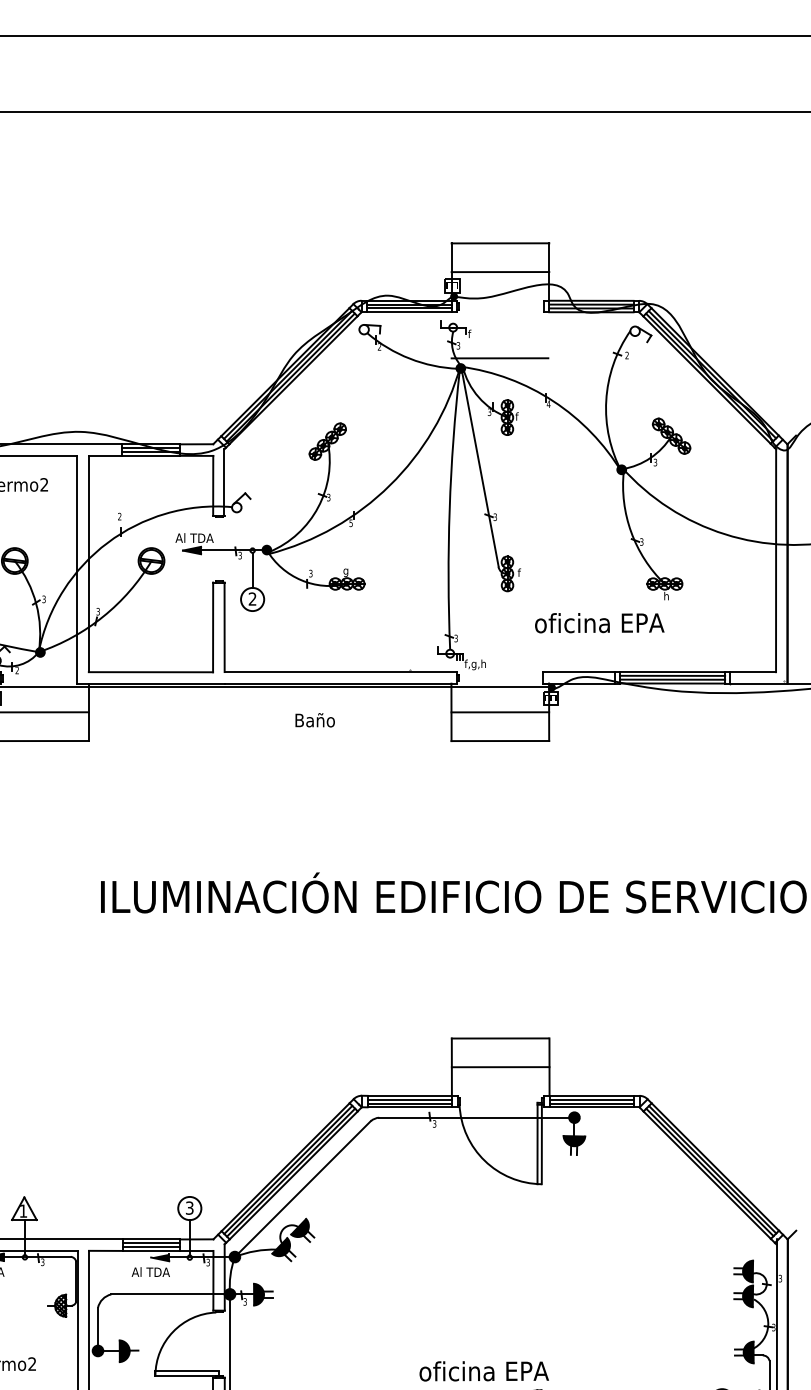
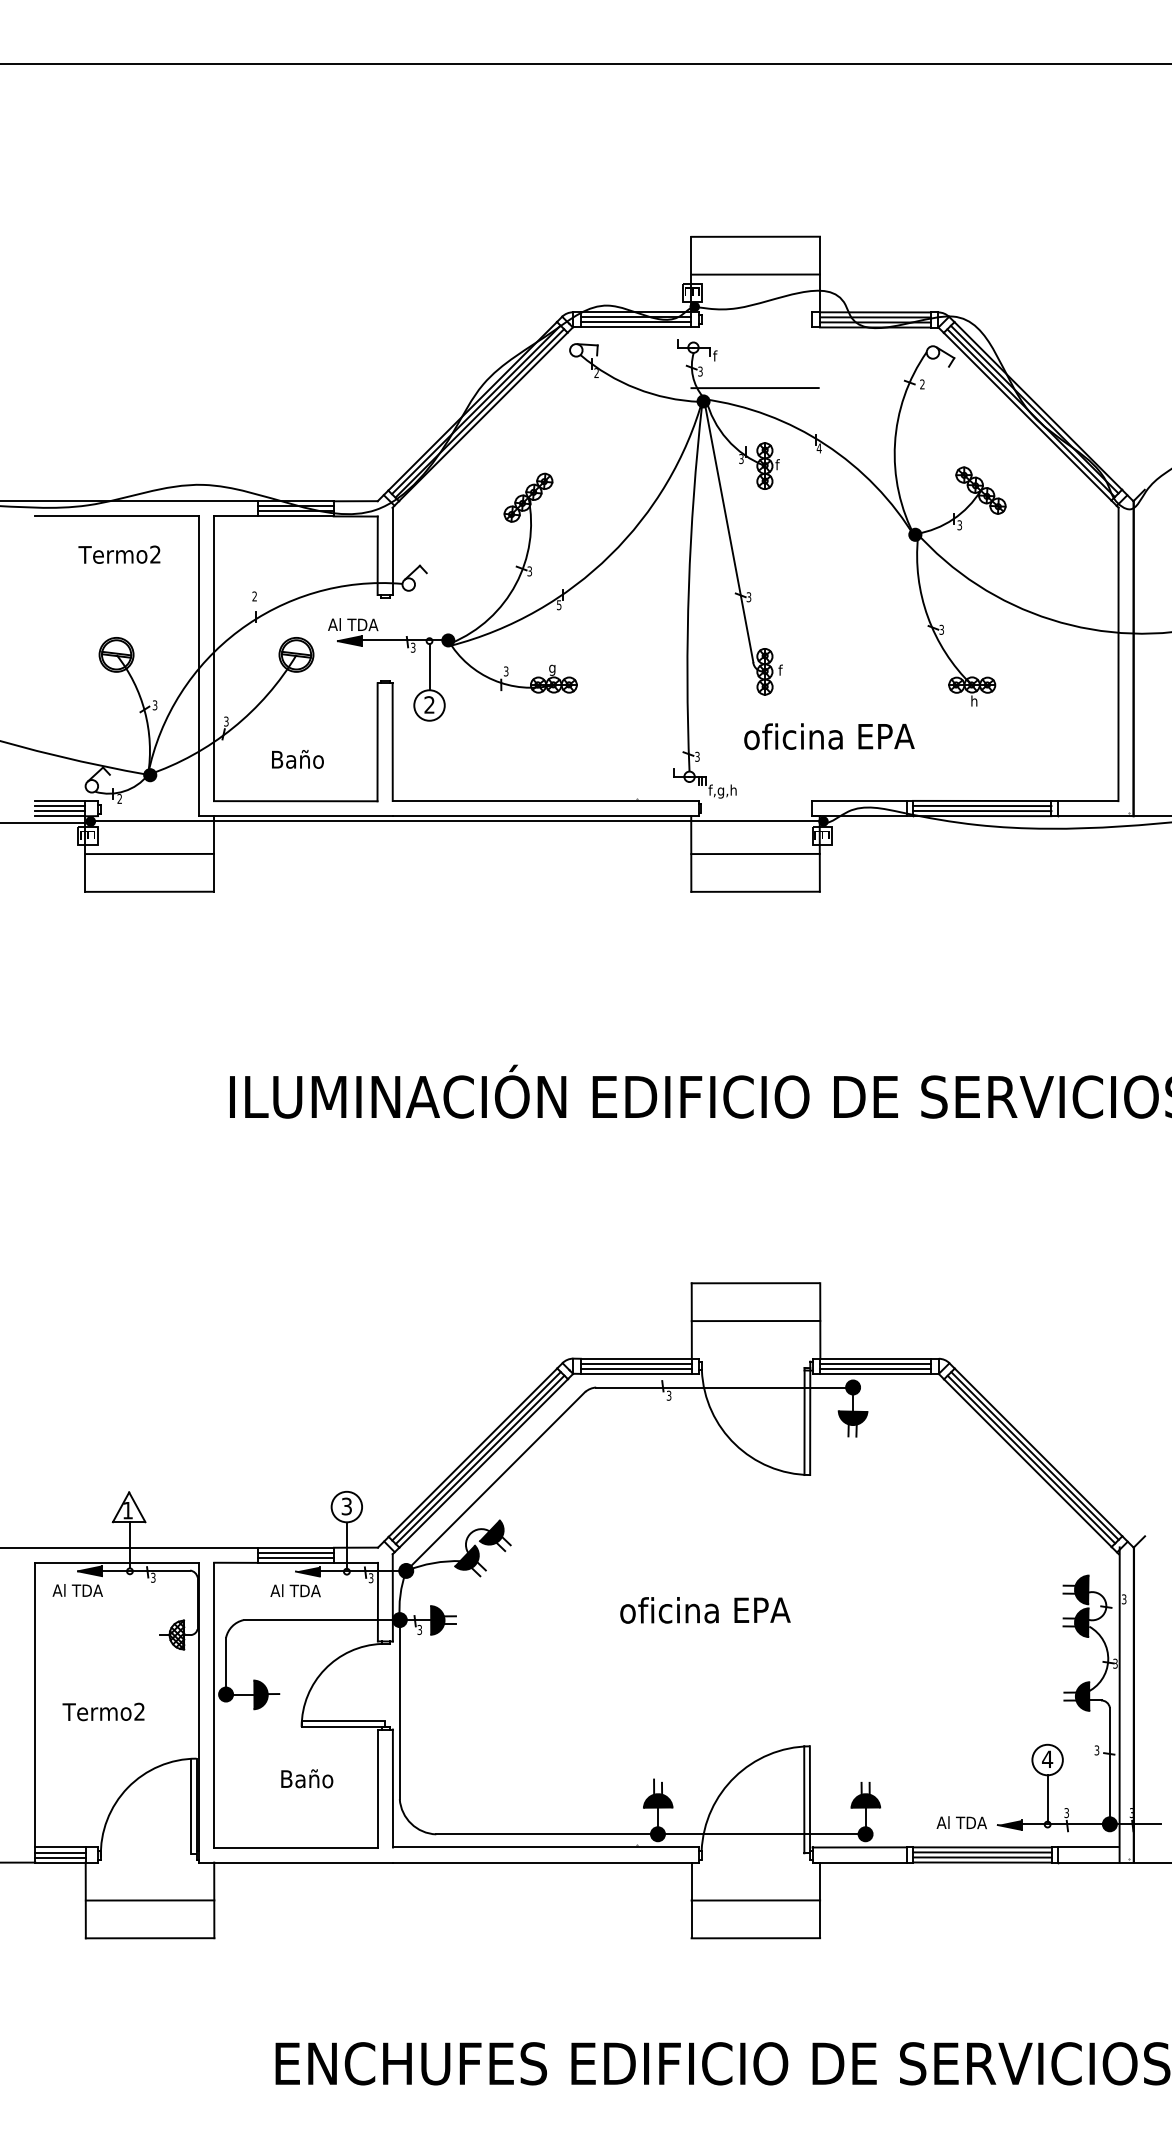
text: (599, 623) -> (829, 736), moved
text: (314, 720) -> (297, 759), moved
text: (484, 1371) -> (705, 1610), moved

